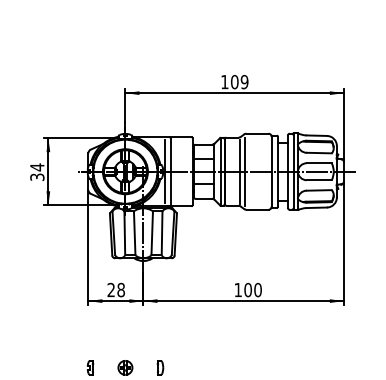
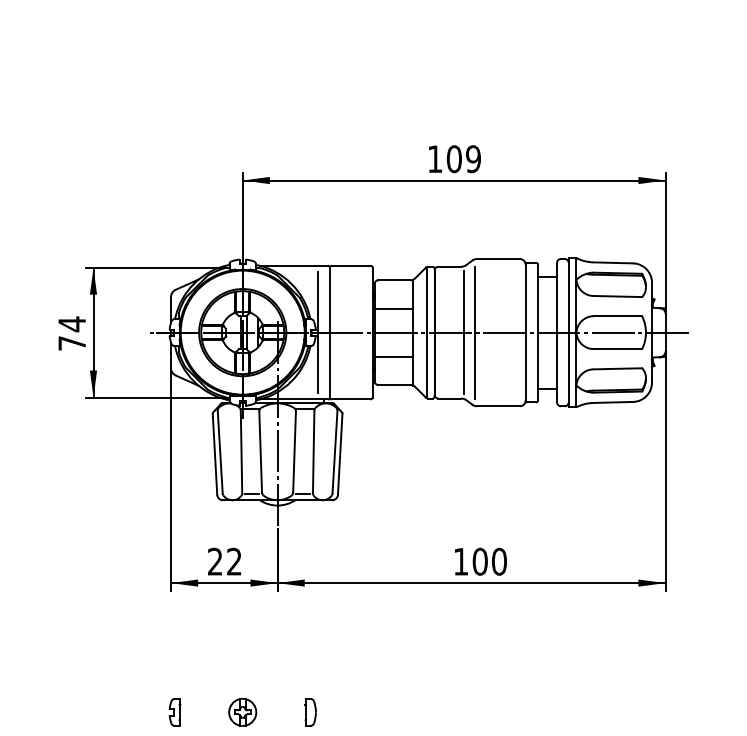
text: (37, 176) -> (72, 341), 34 -> 74
text: (120, 290) -> (233, 562), 28 -> 22

